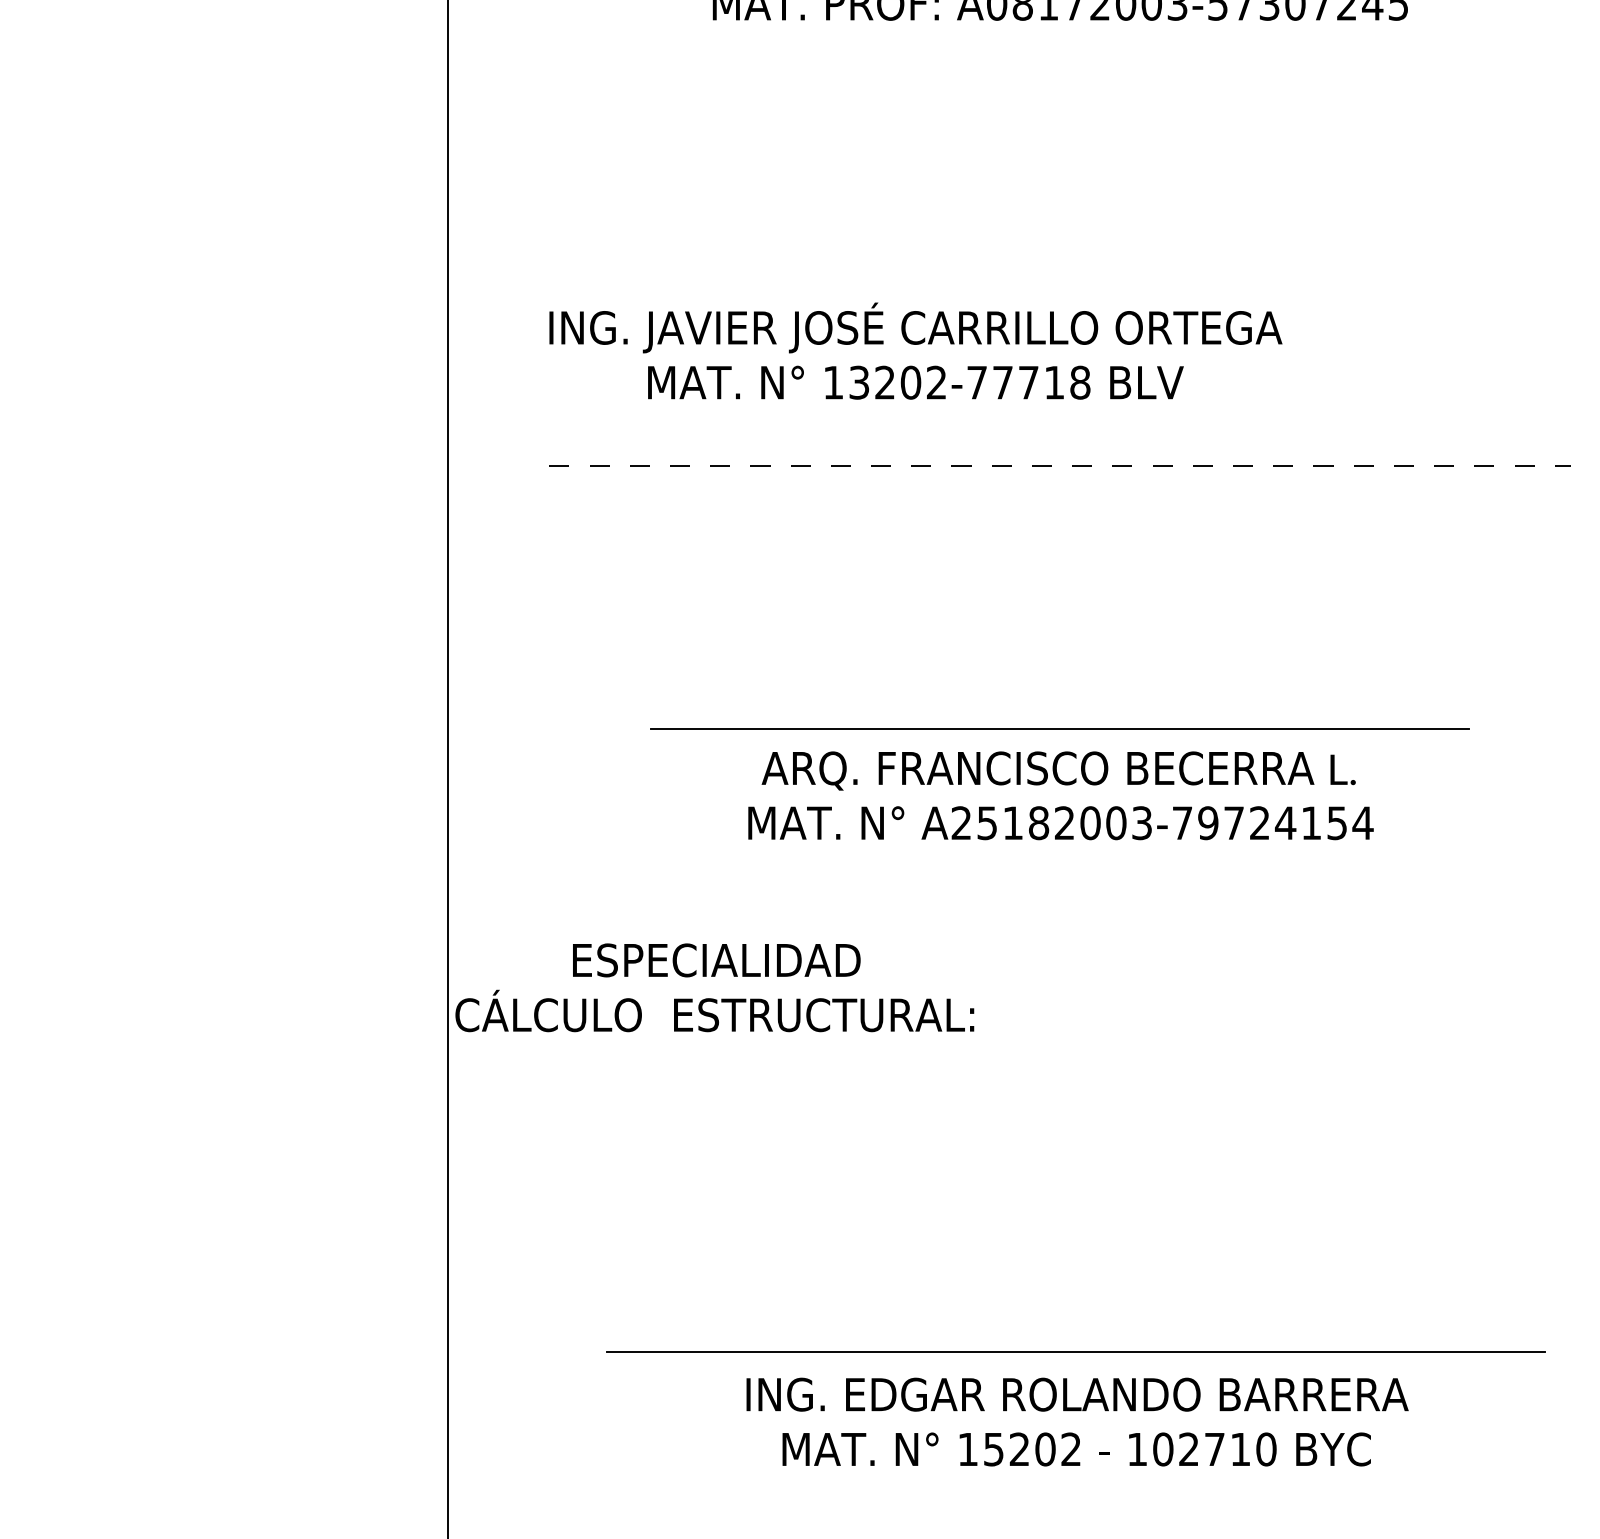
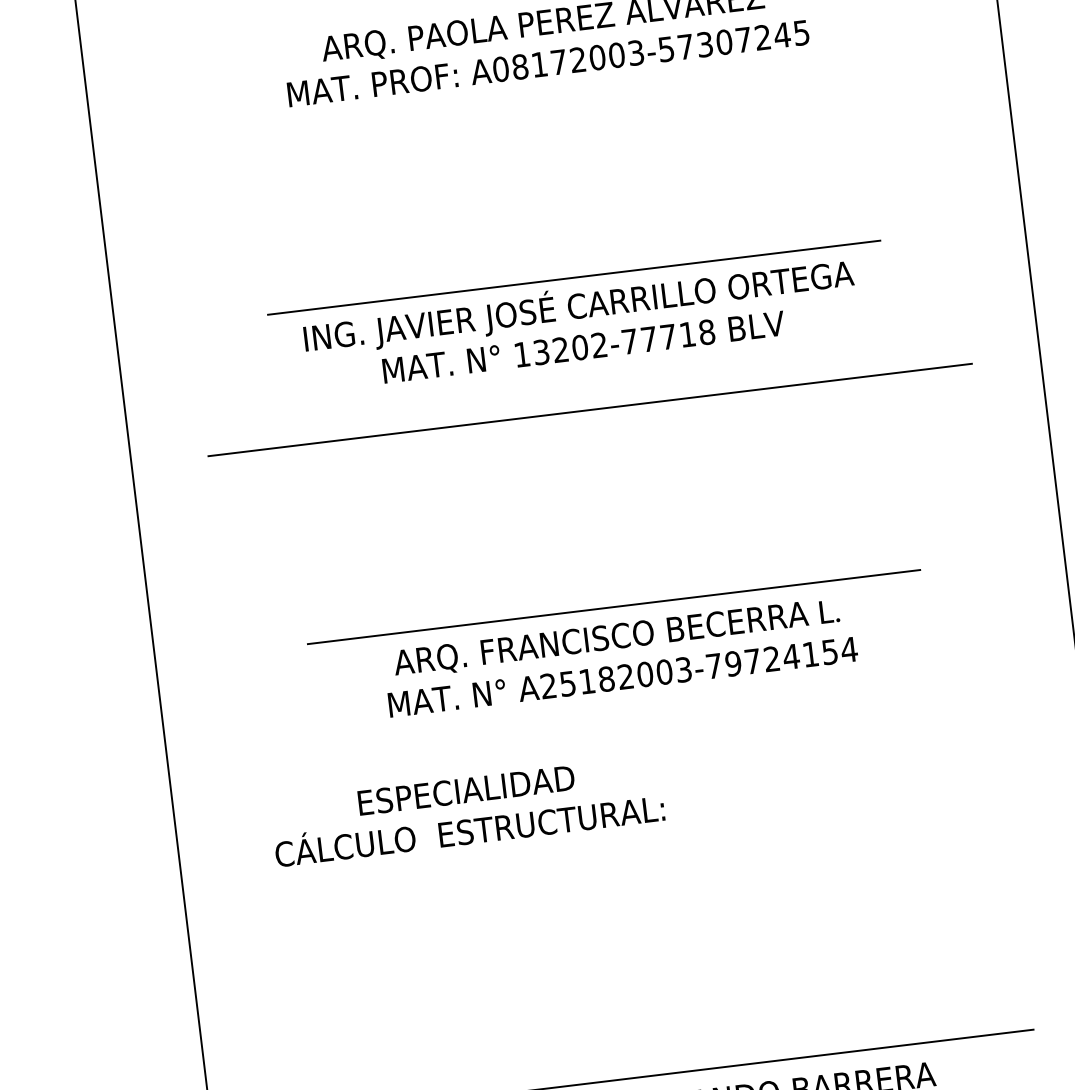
line: (1059, 289) -> (573, 277), added
text: (915, 350) -> (580, 323), moved
line: (1060, 466) -> (590, 410), dashed -> solid
text: (714, 987) -> (467, 811), moved

